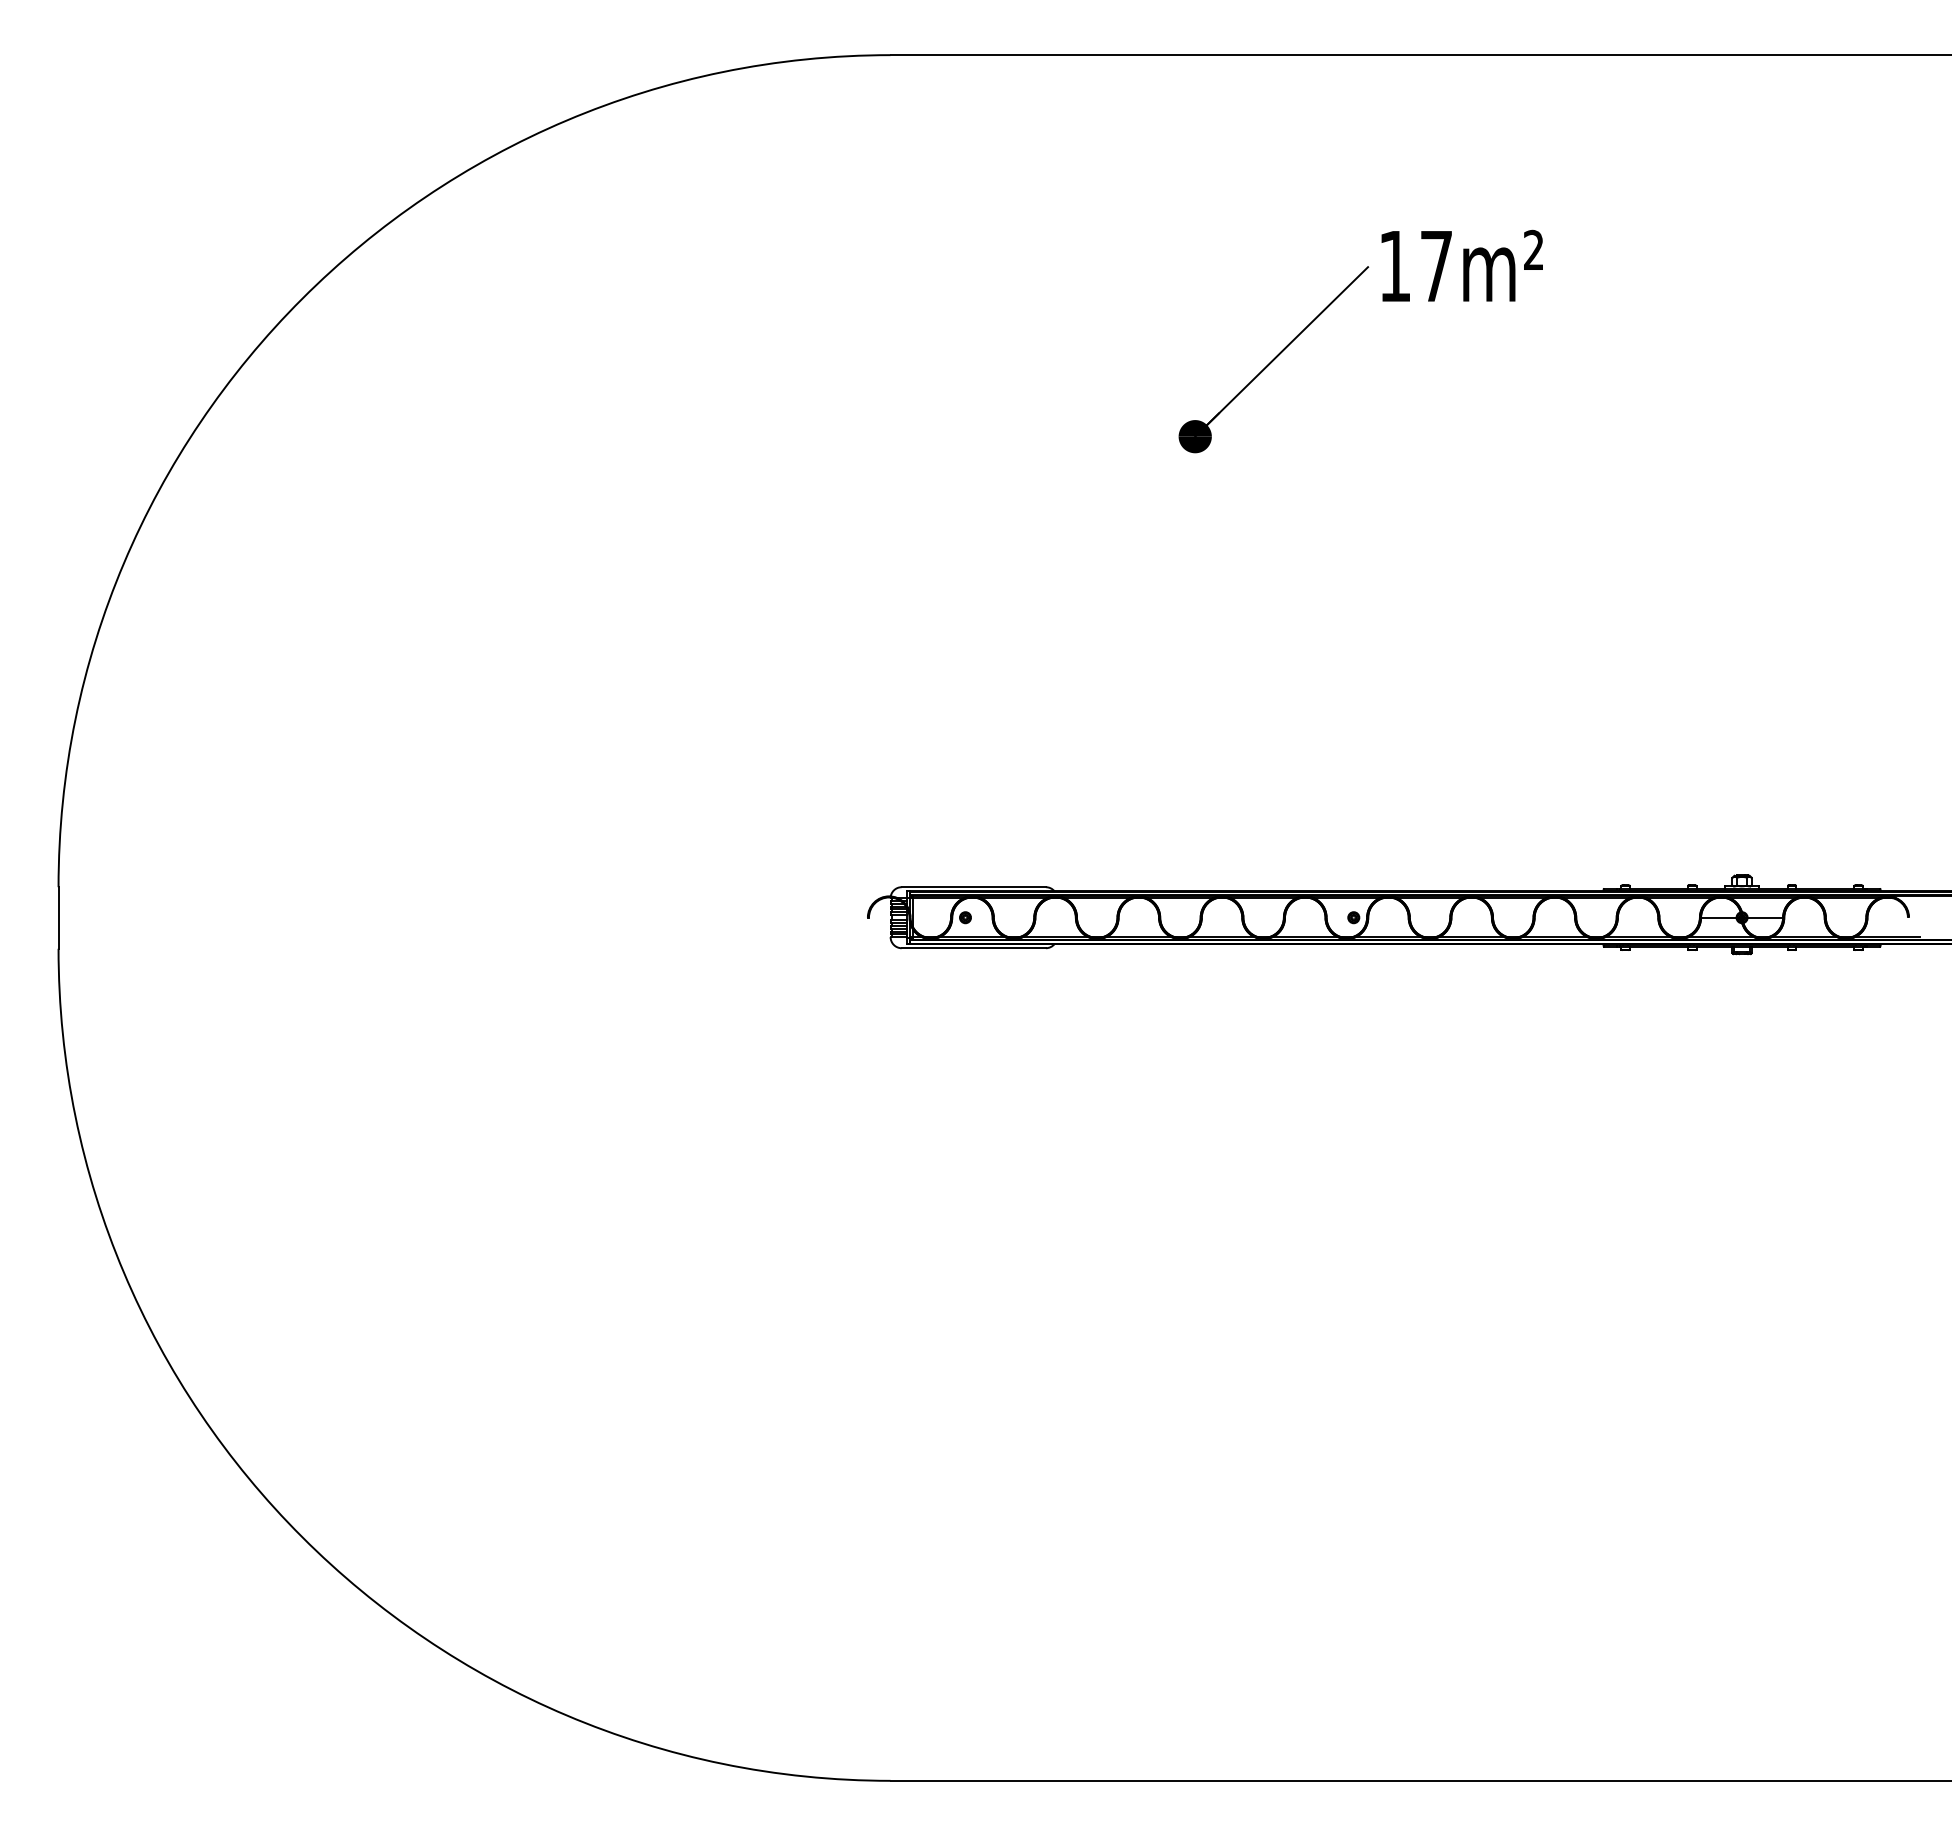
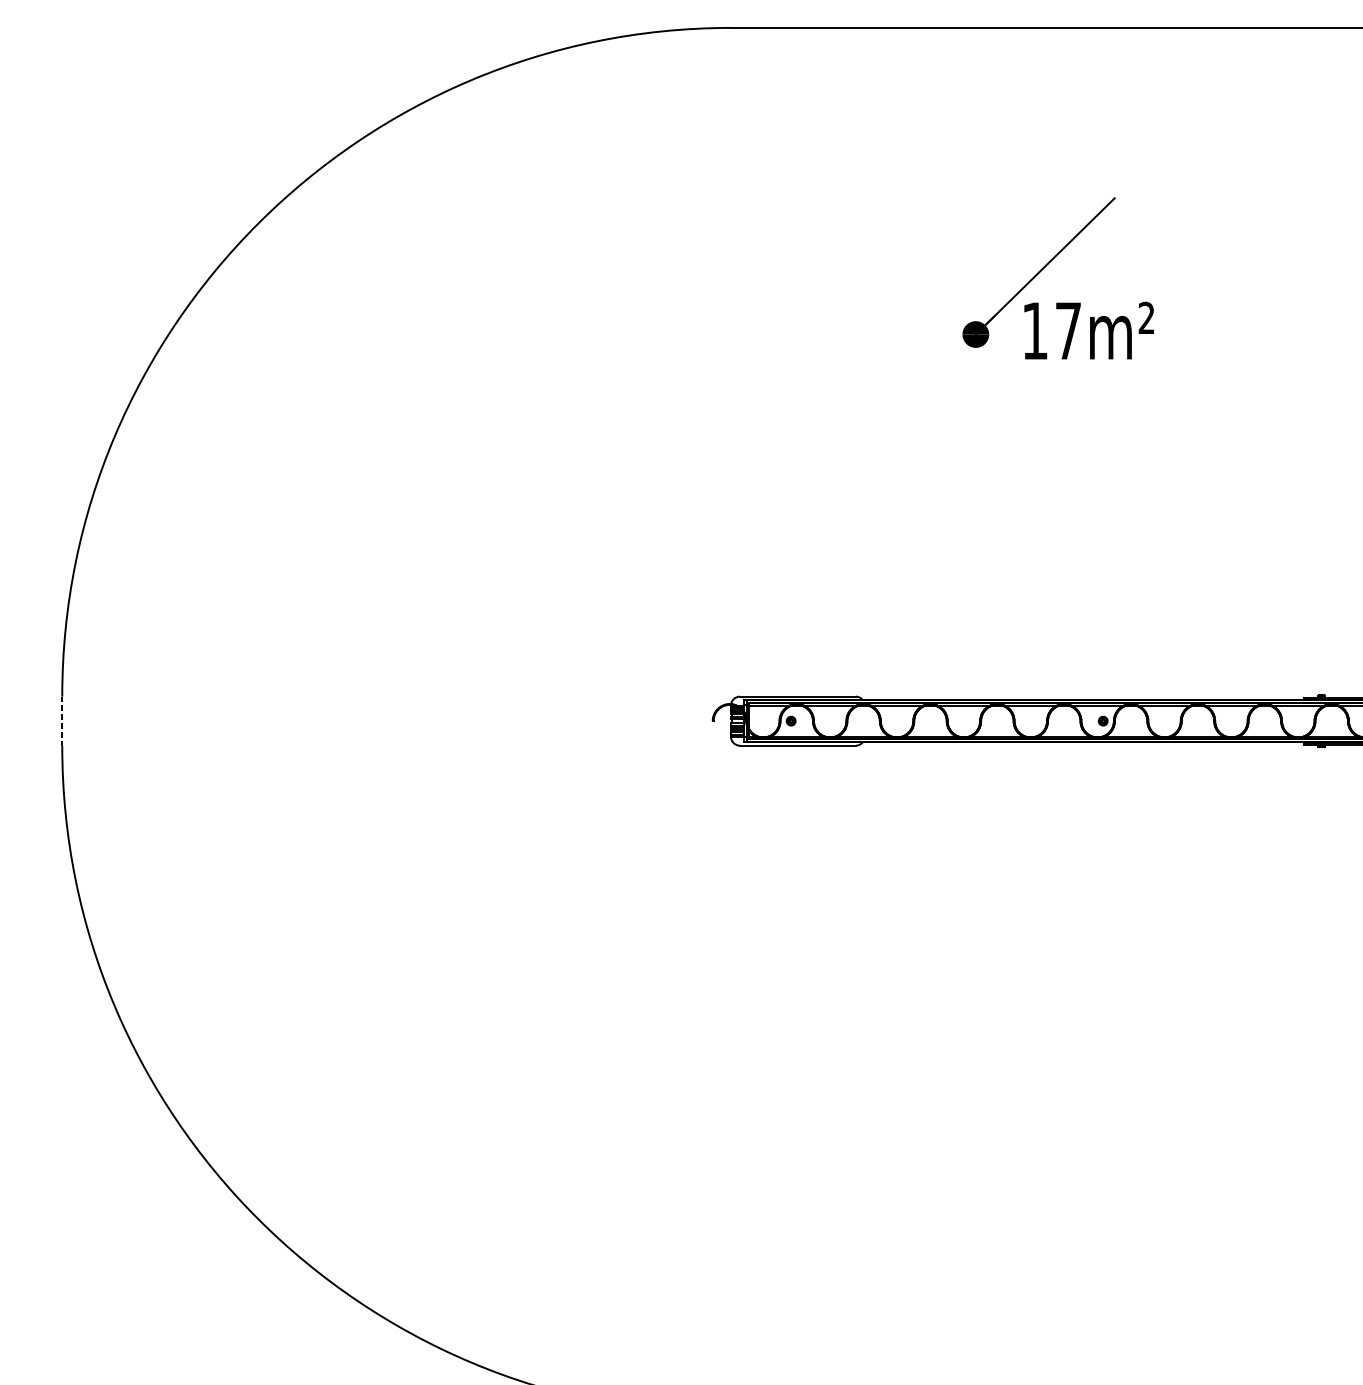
text: (1461, 265) -> (1088, 330), moved
line: (58, 918) -> (62, 721), solid -> dashed

